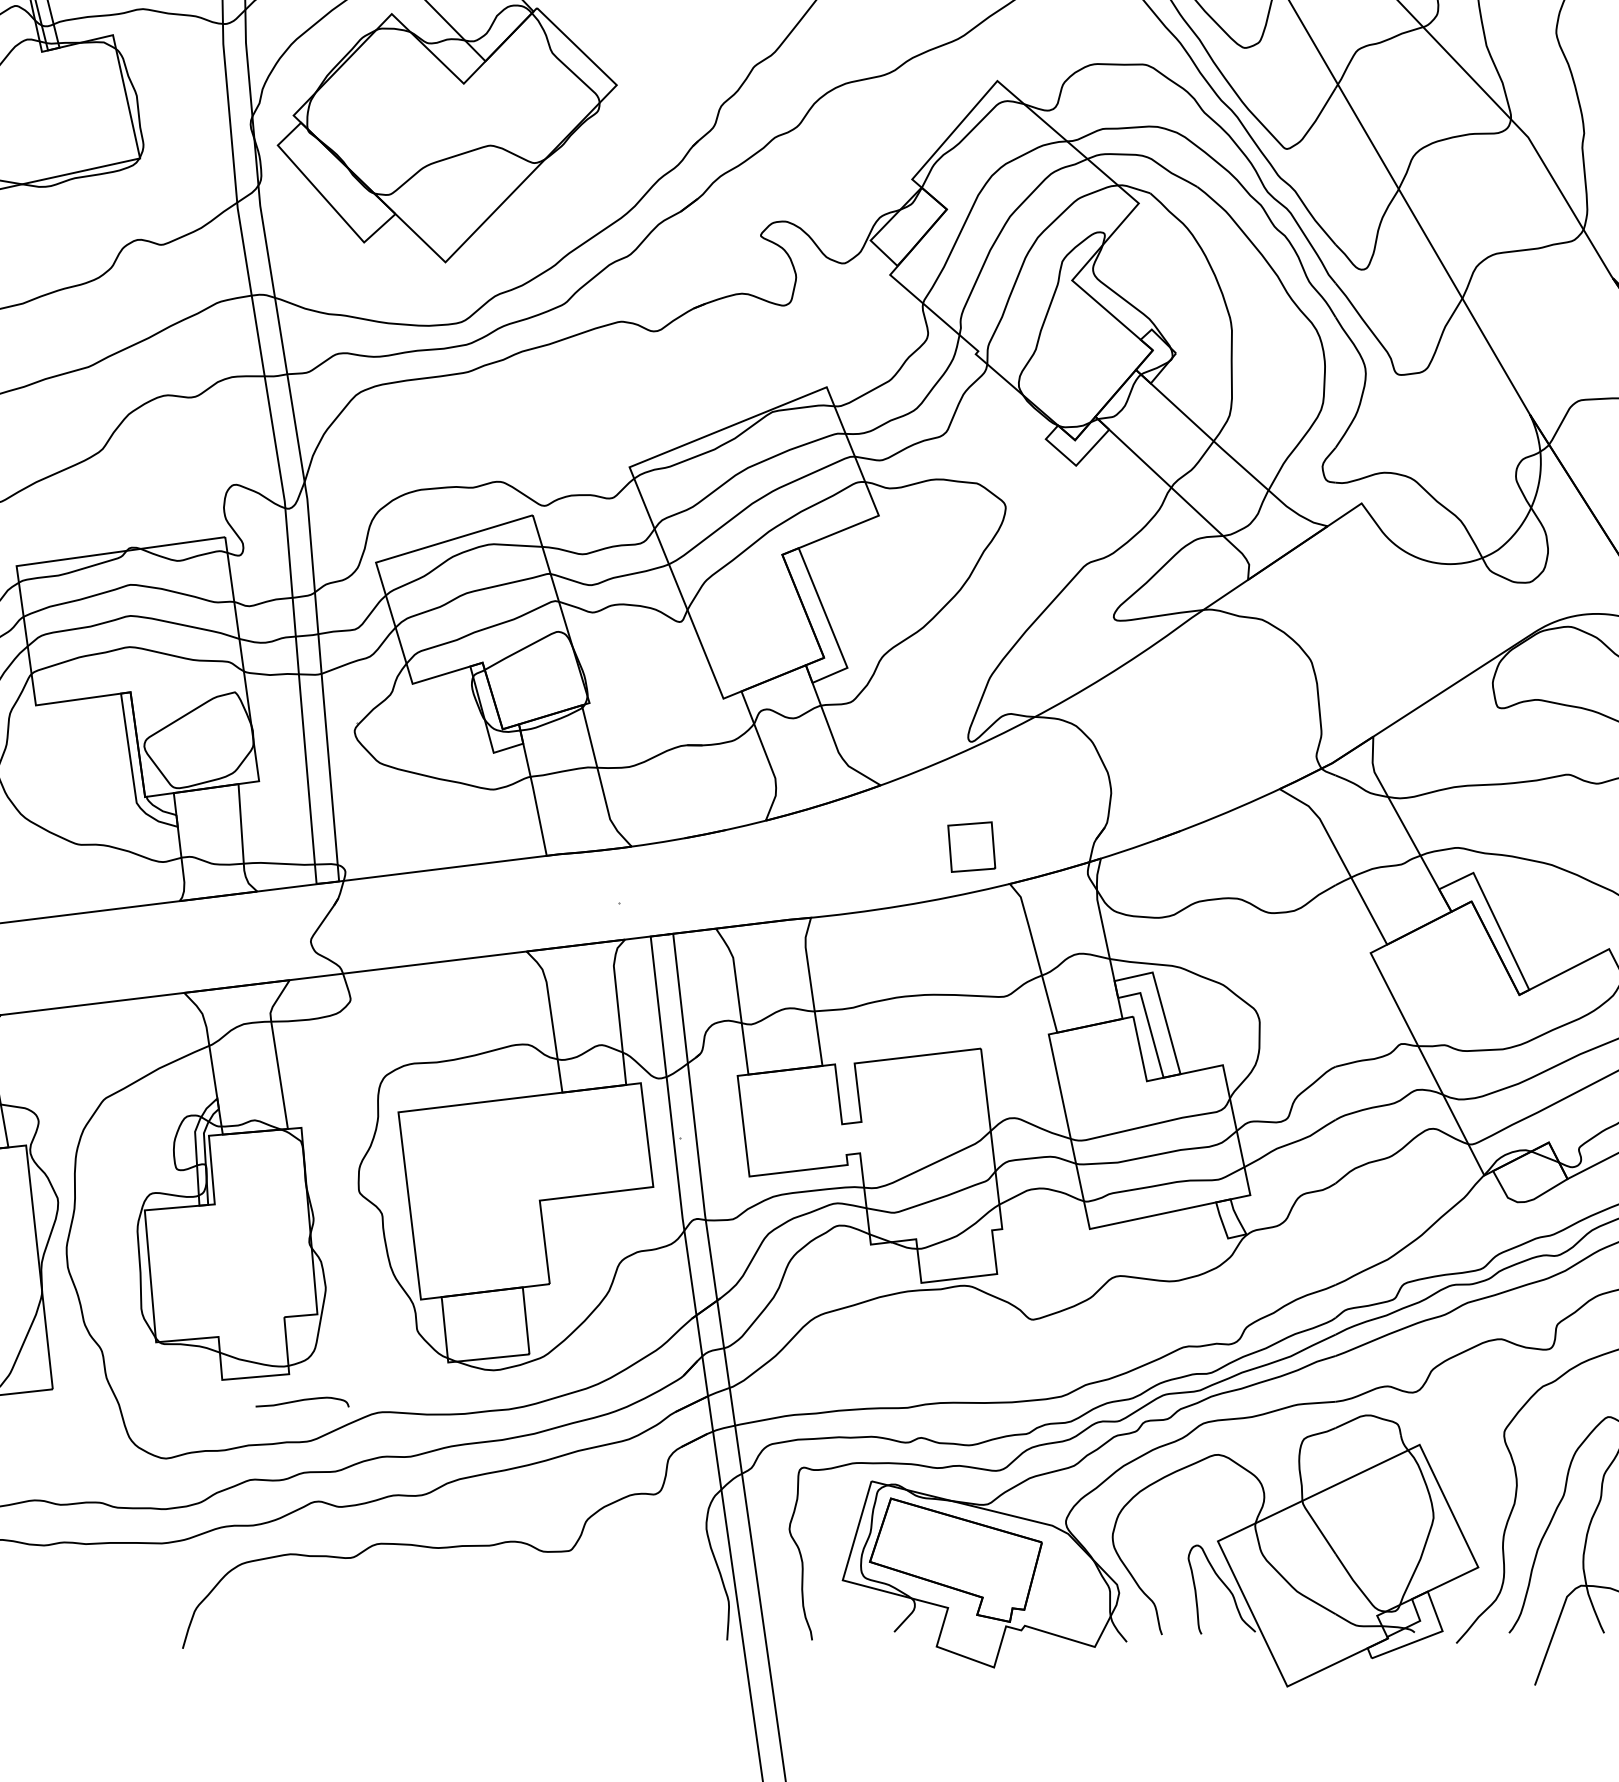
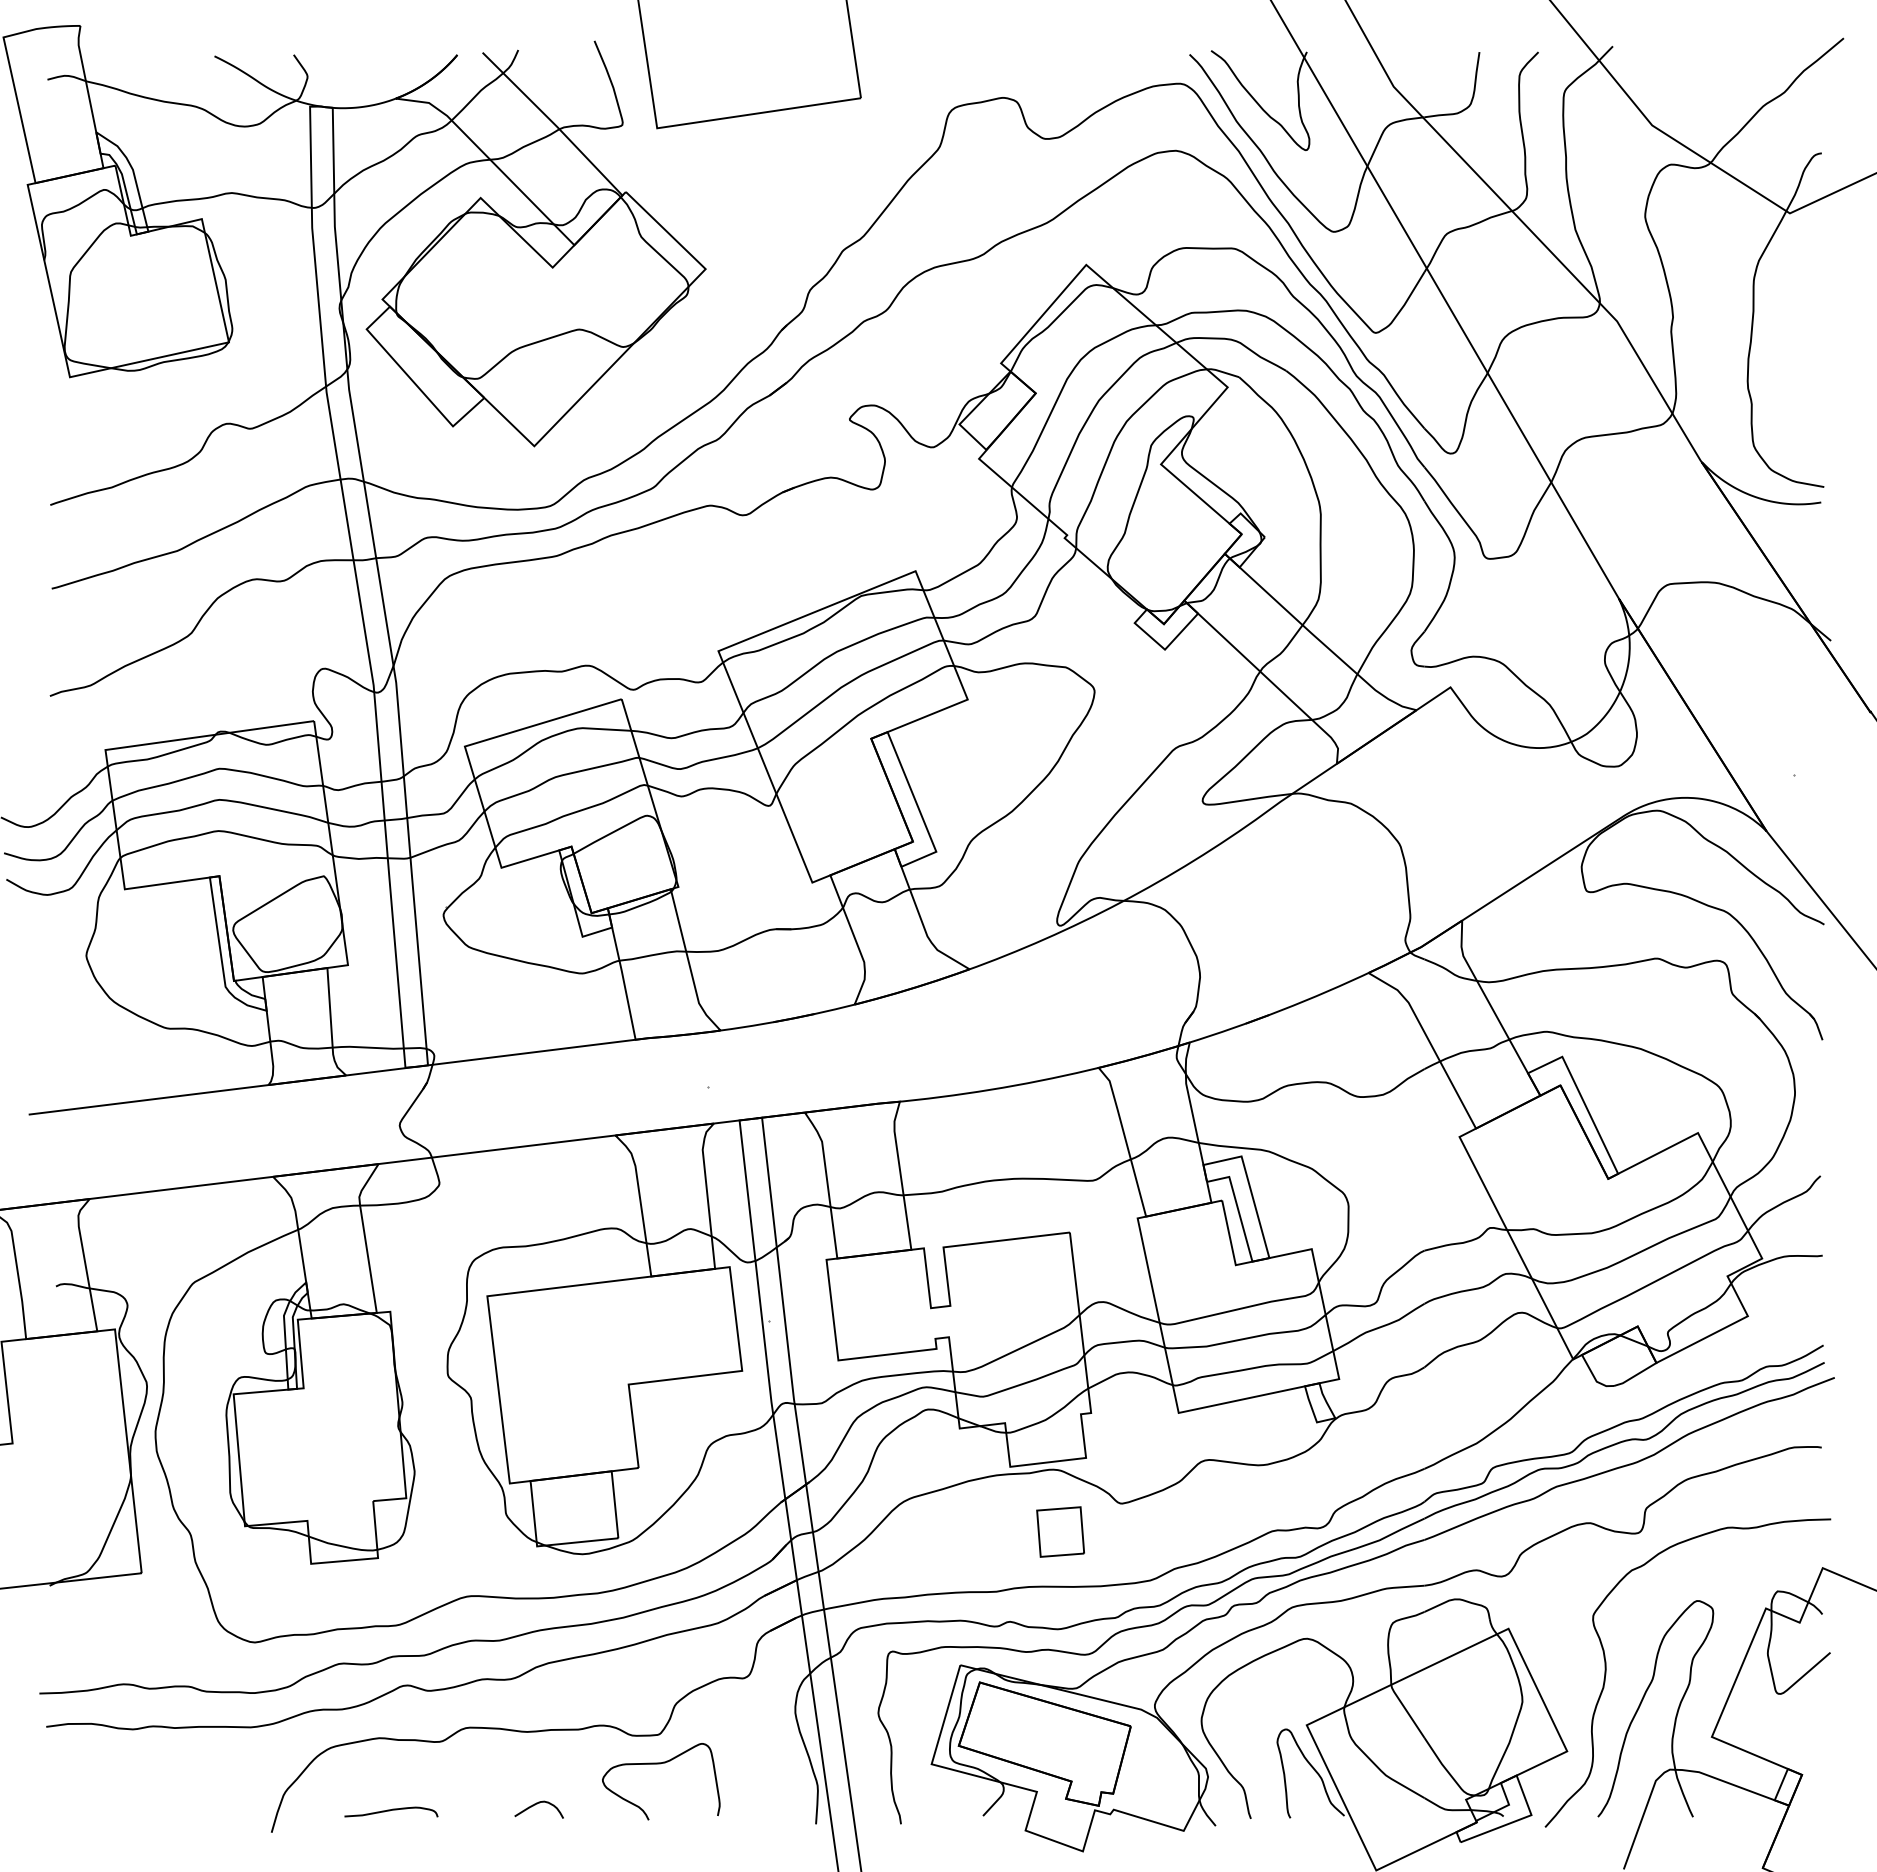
part: (971, 846) -> (1060, 1531), moved
curve: (302, 1400) -> (391, 1810), moved
curve: (571, 1580) -> (660, 1764), added
curve: (446, 1621) -> (535, 1805), added

